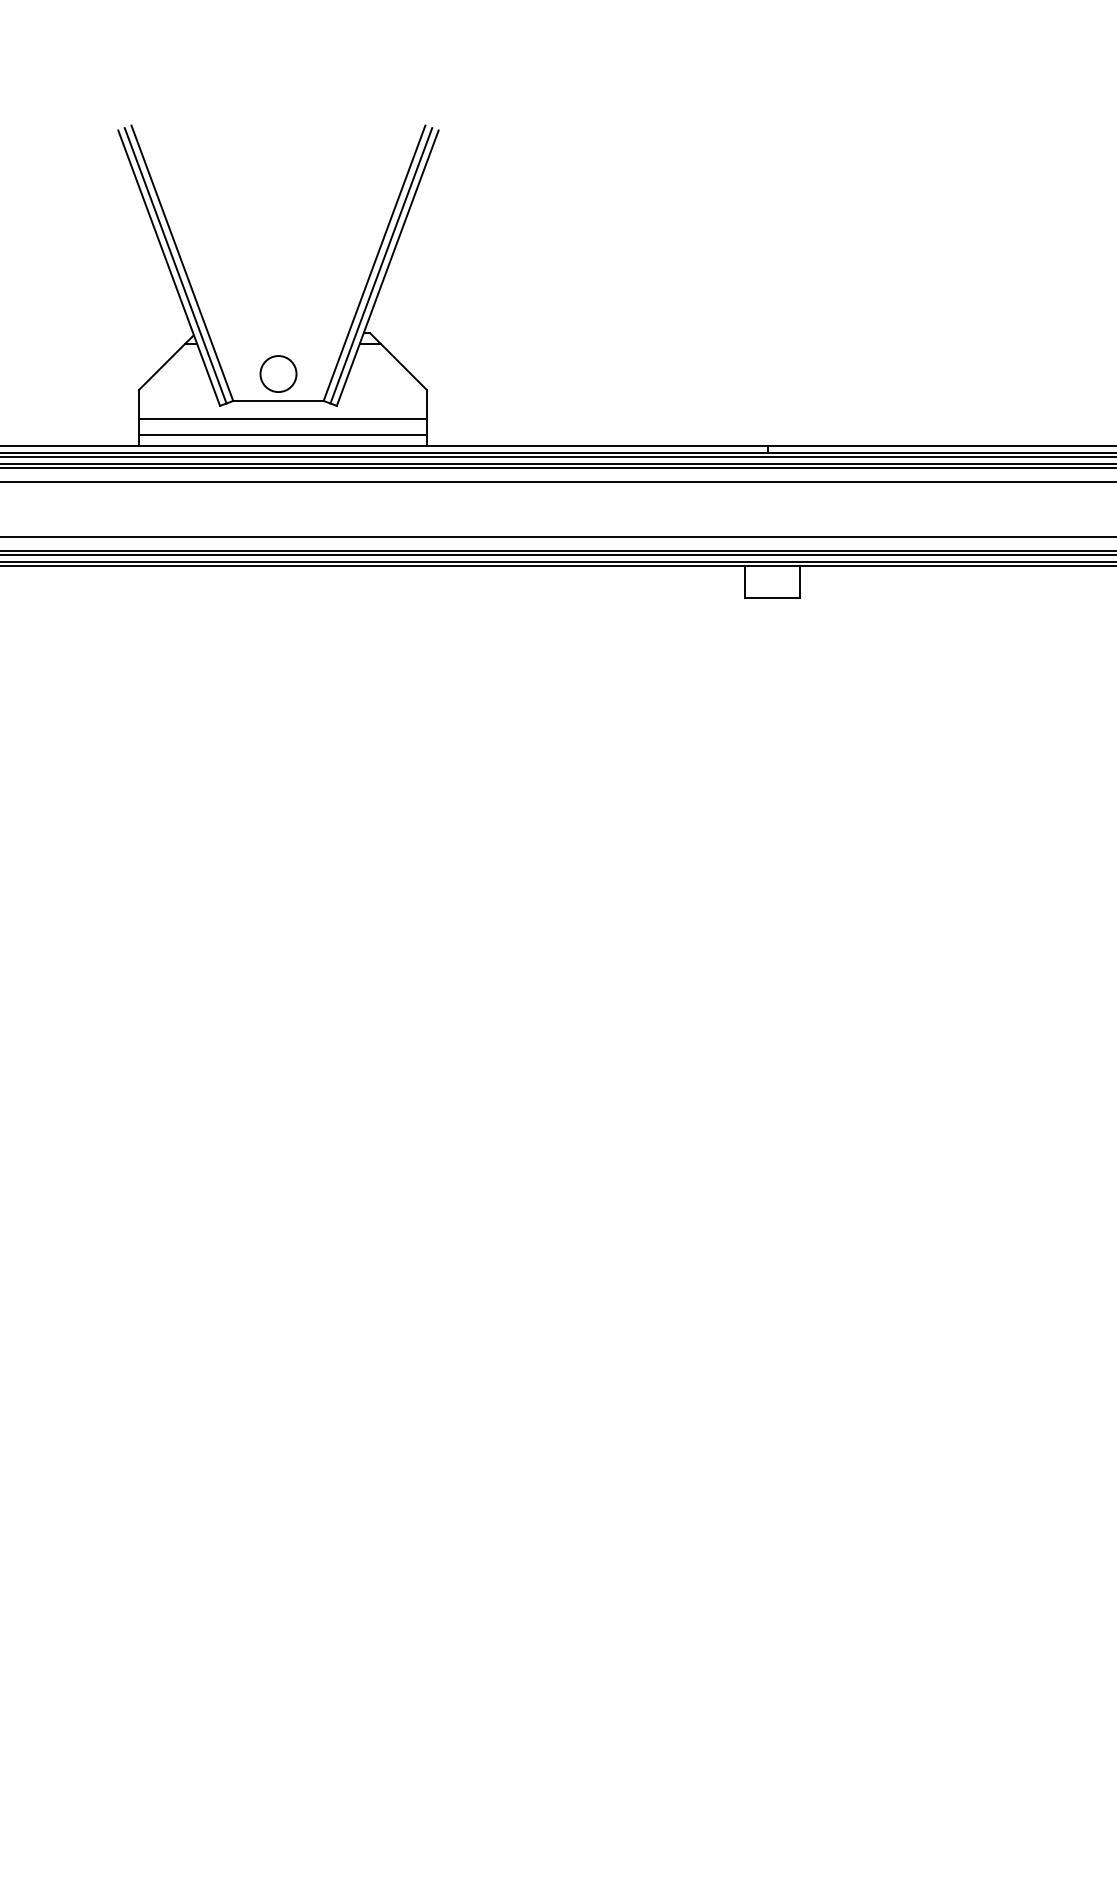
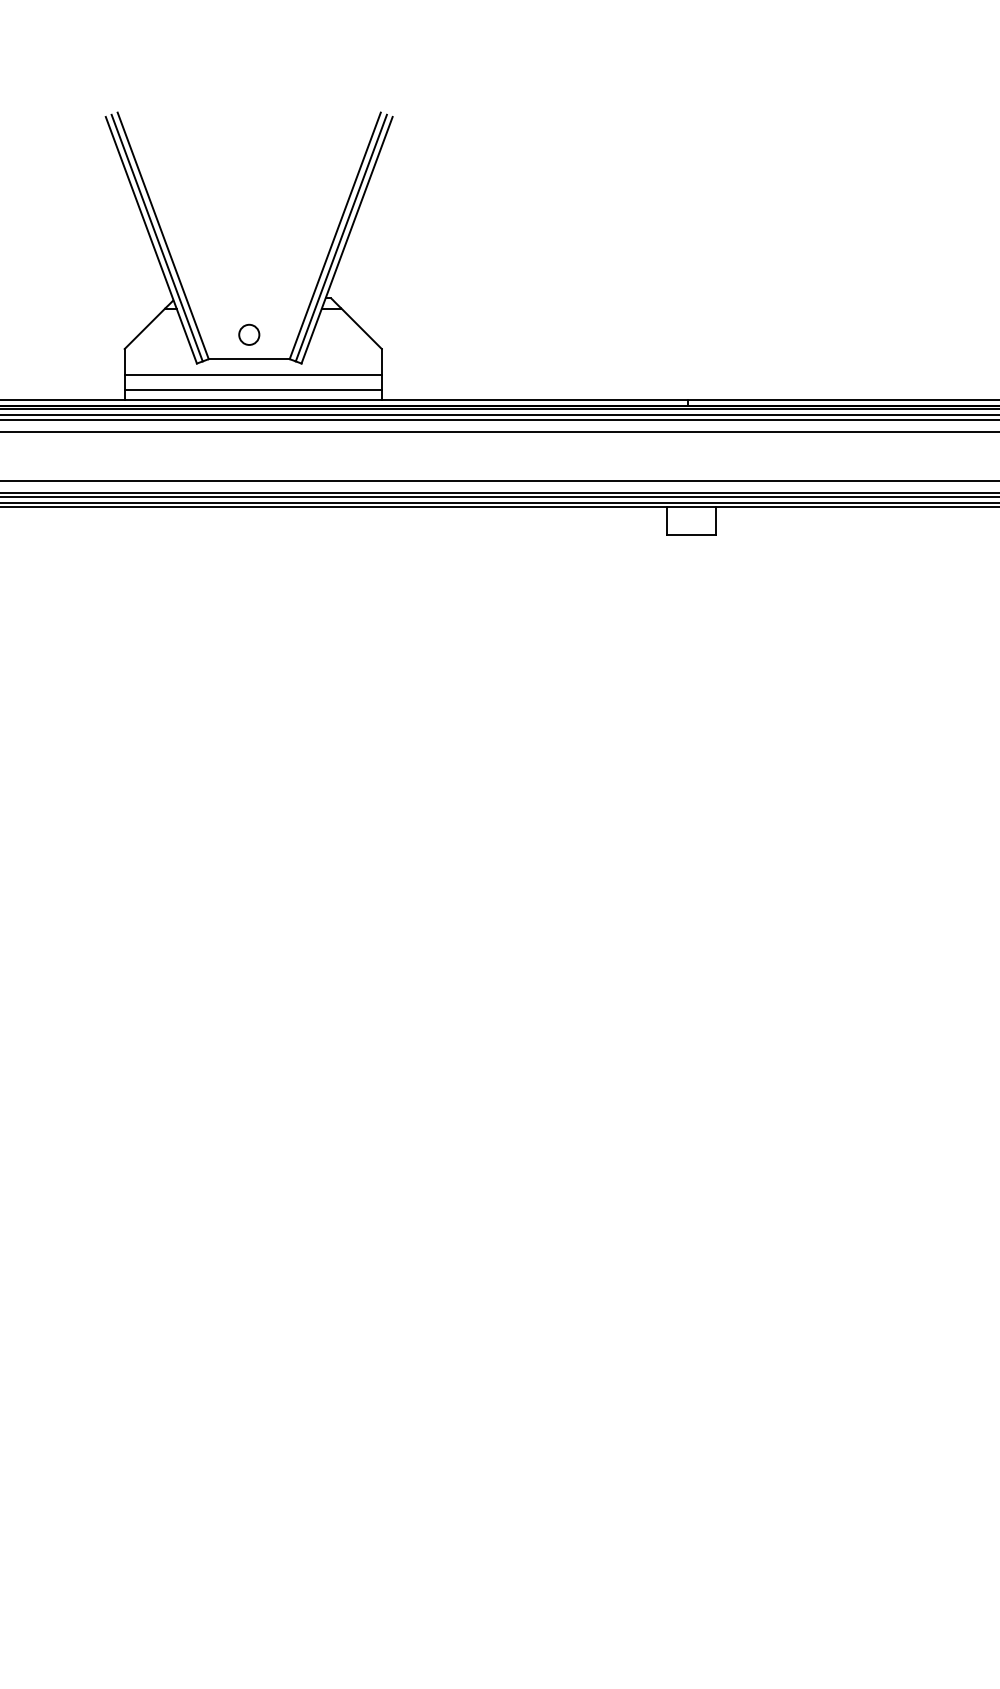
circle: (278, 373) -> (249, 334), size x0.62

